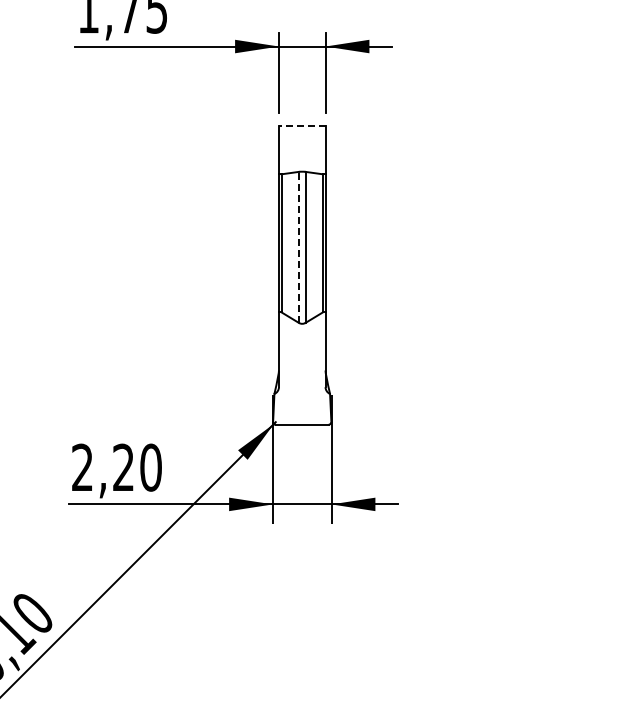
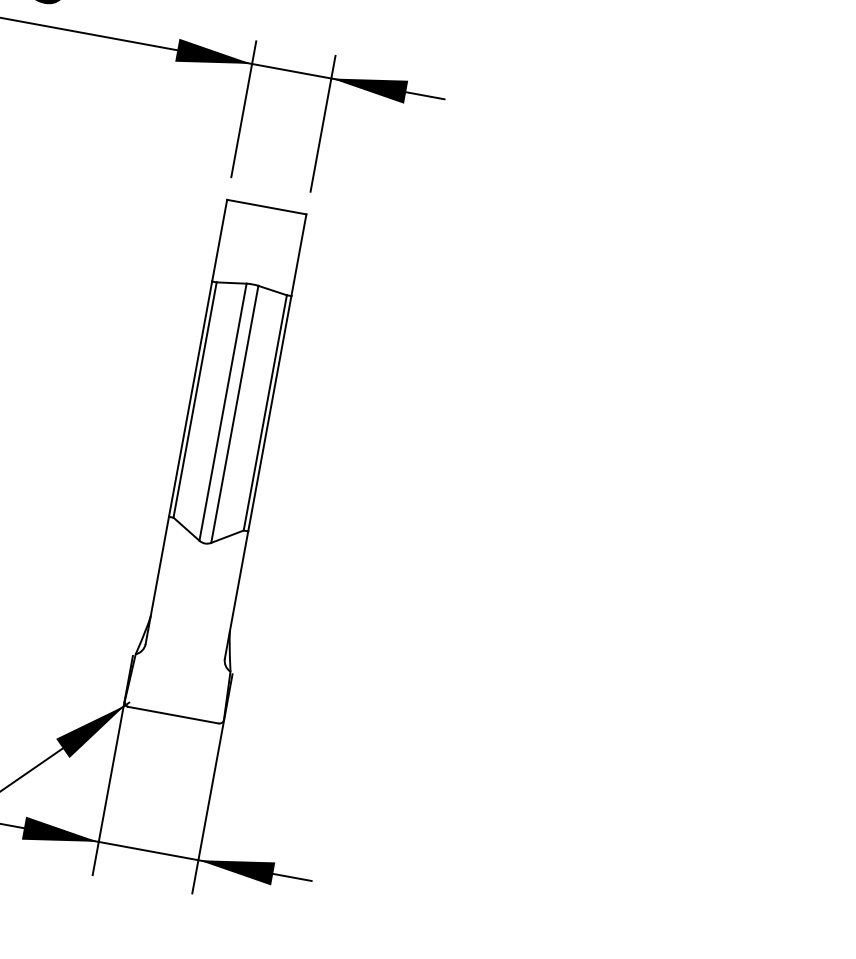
line: (301, 126) -> (265, 207), dashed -> solid
line: (298, 246) -> (222, 410), dashed -> solid

